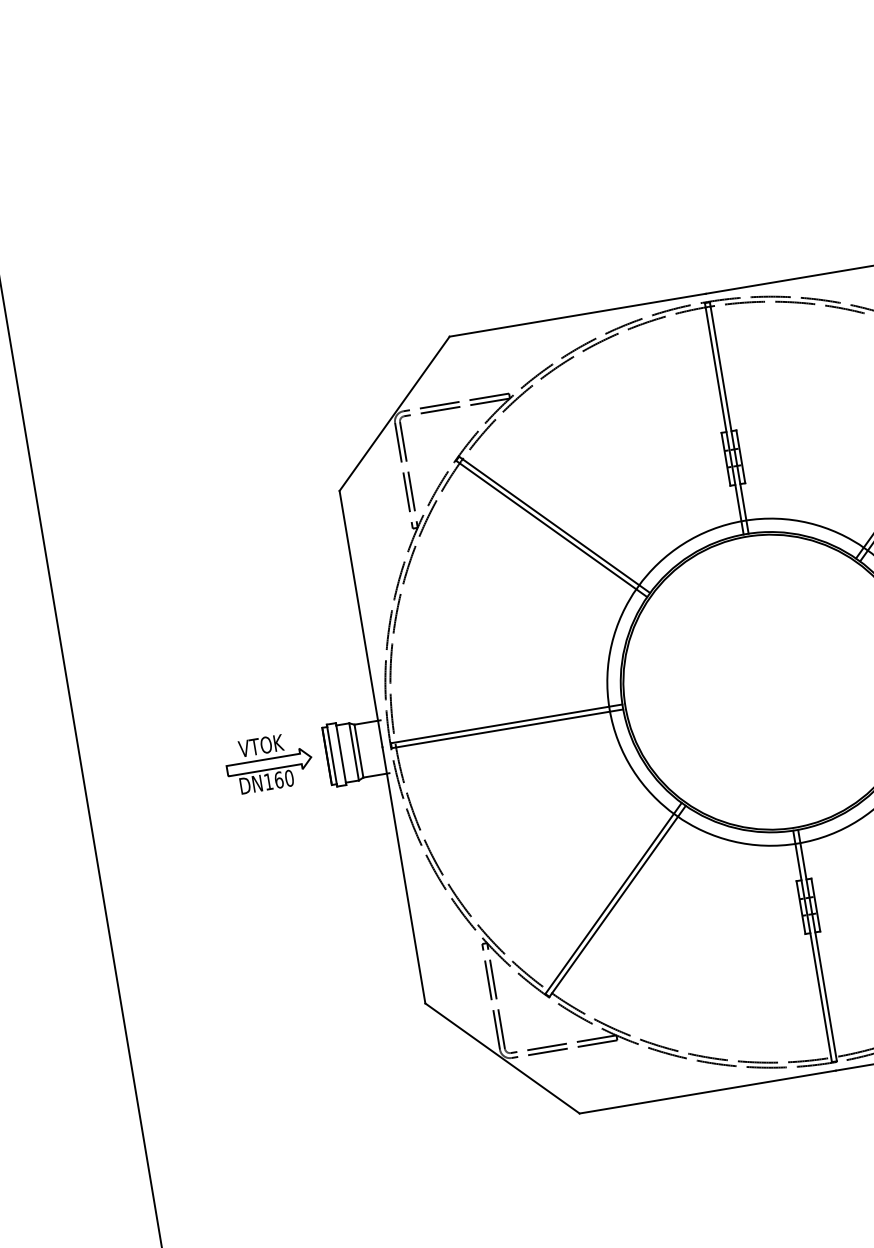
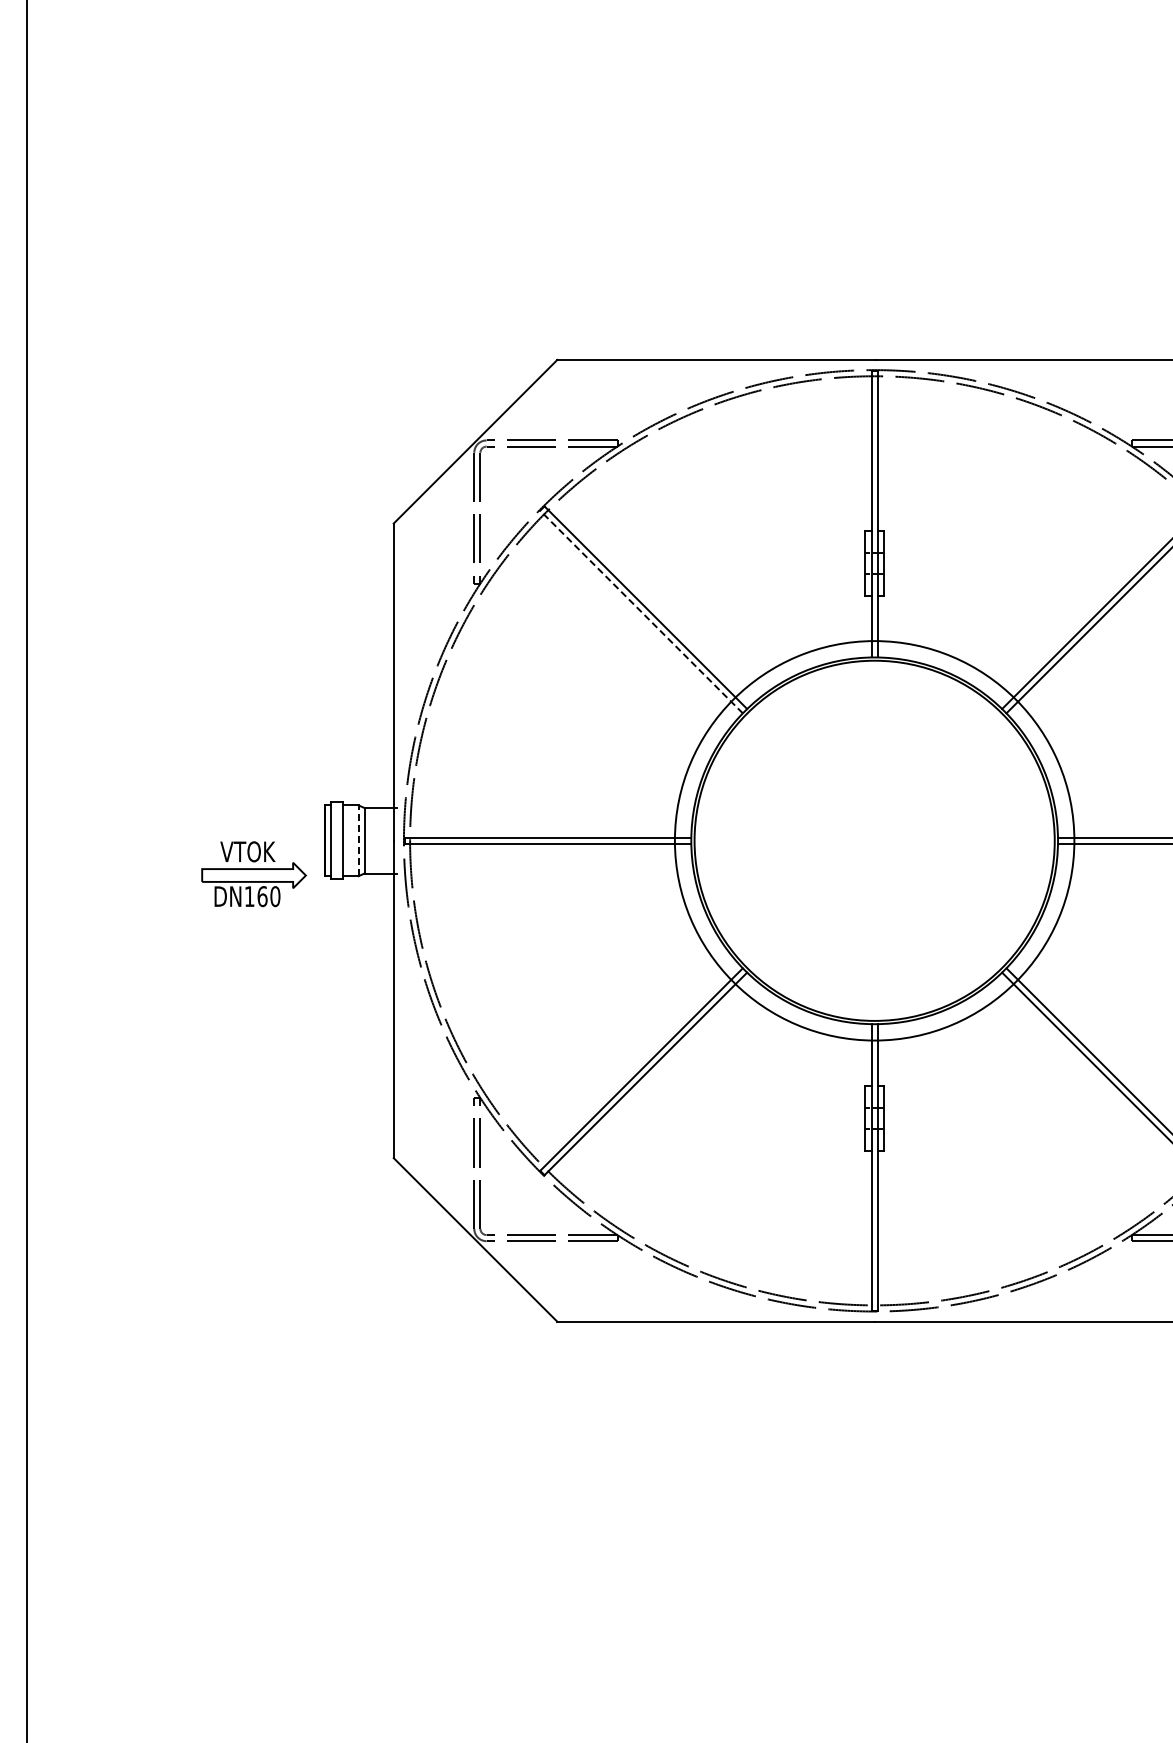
line: (551, 528) -> (641, 611), solid -> dashed
line: (353, 751) -> (358, 840), solid -> dashed
part: (268, 763) -> (253, 874), moved

